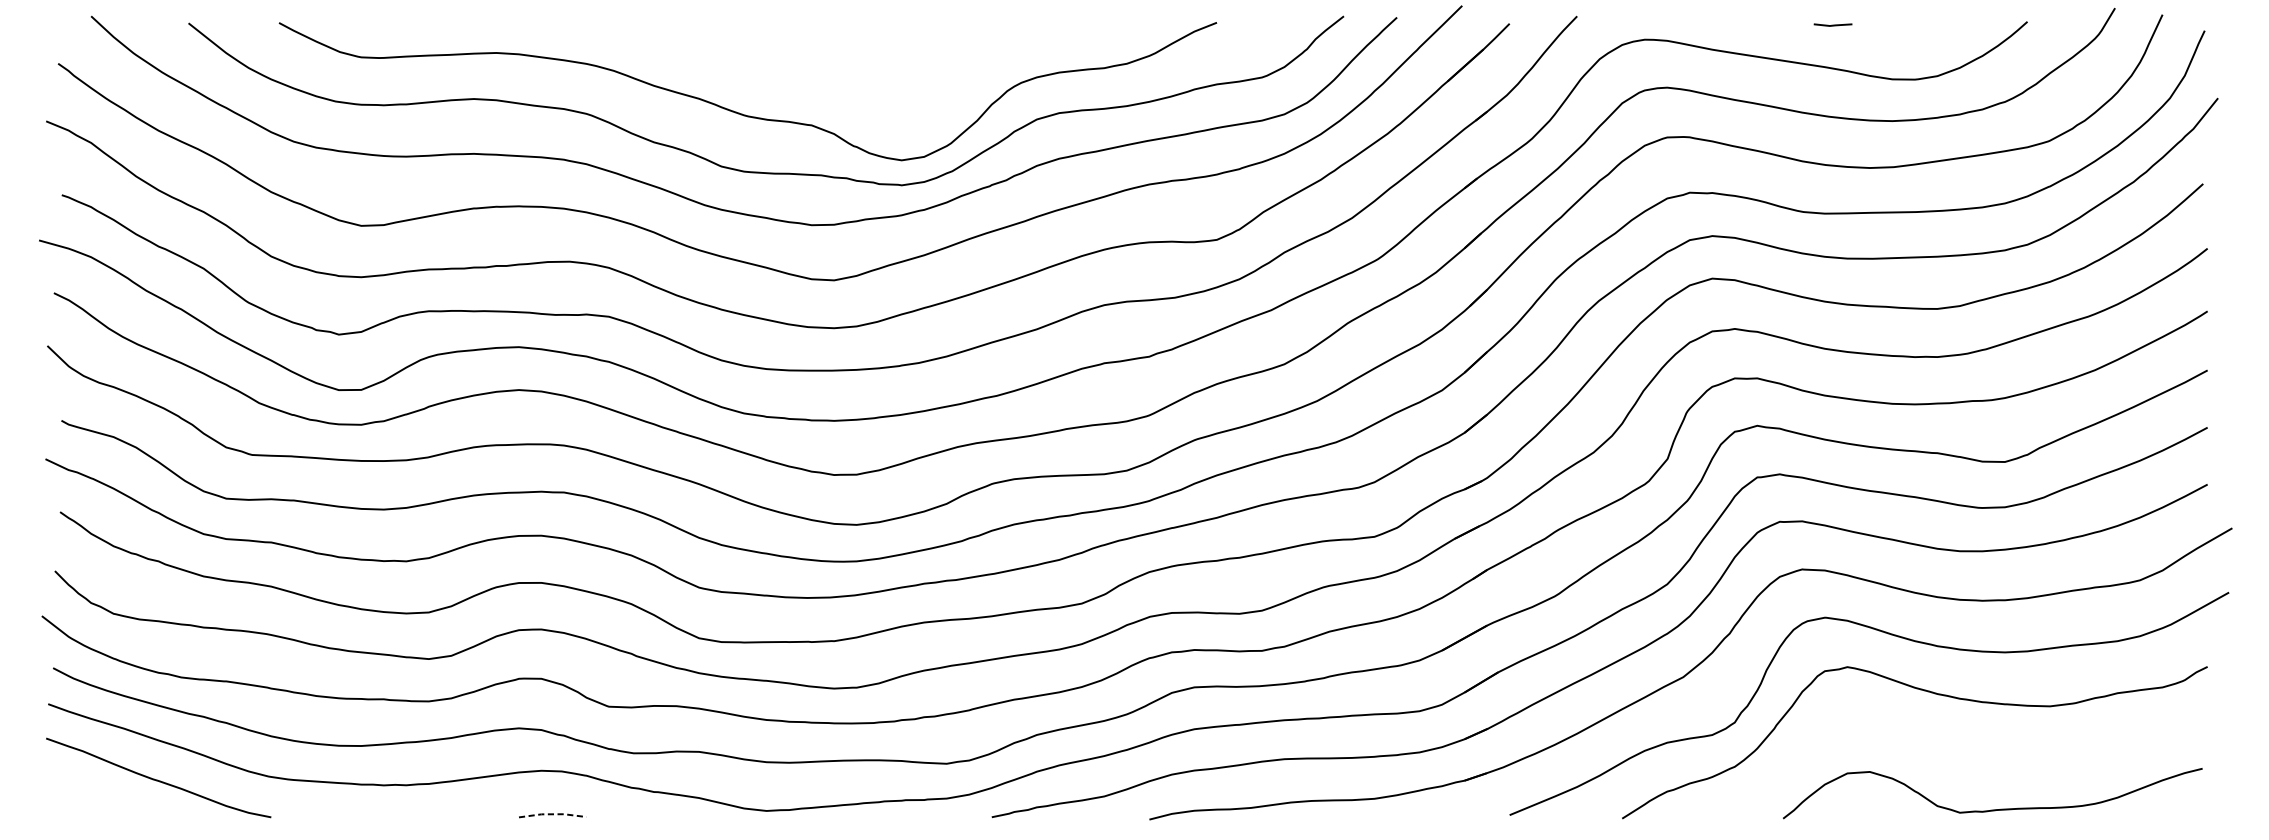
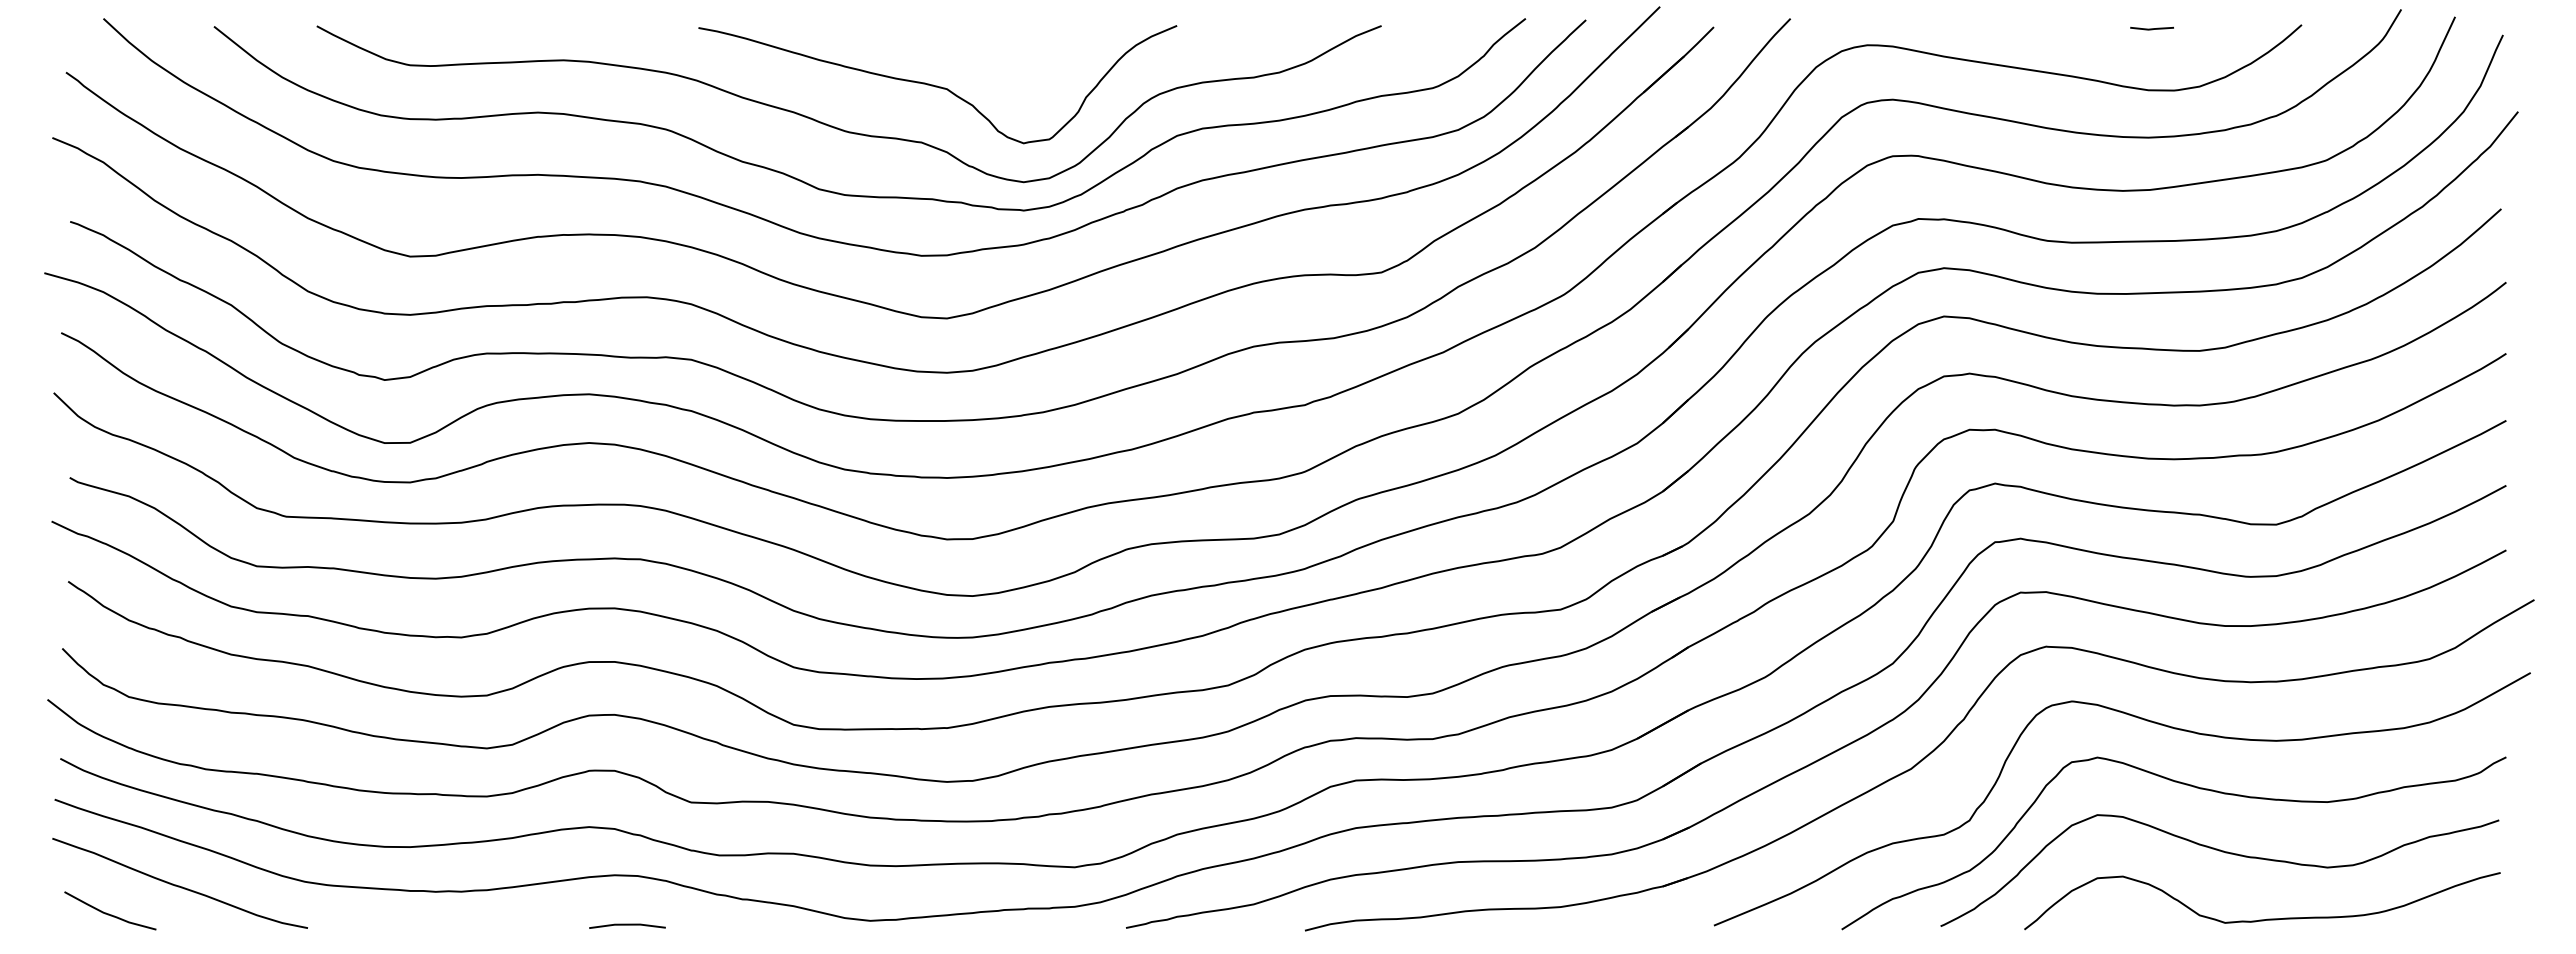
line: (1832, 24) -> (2151, 28), moved
curve: (825, 75) -> (937, 85), added
curve: (1960, 751) -> (2225, 853), added
curve: (96, 804) -> (109, 913), added
line: (552, 814) -> (627, 924), dashed -> solid

